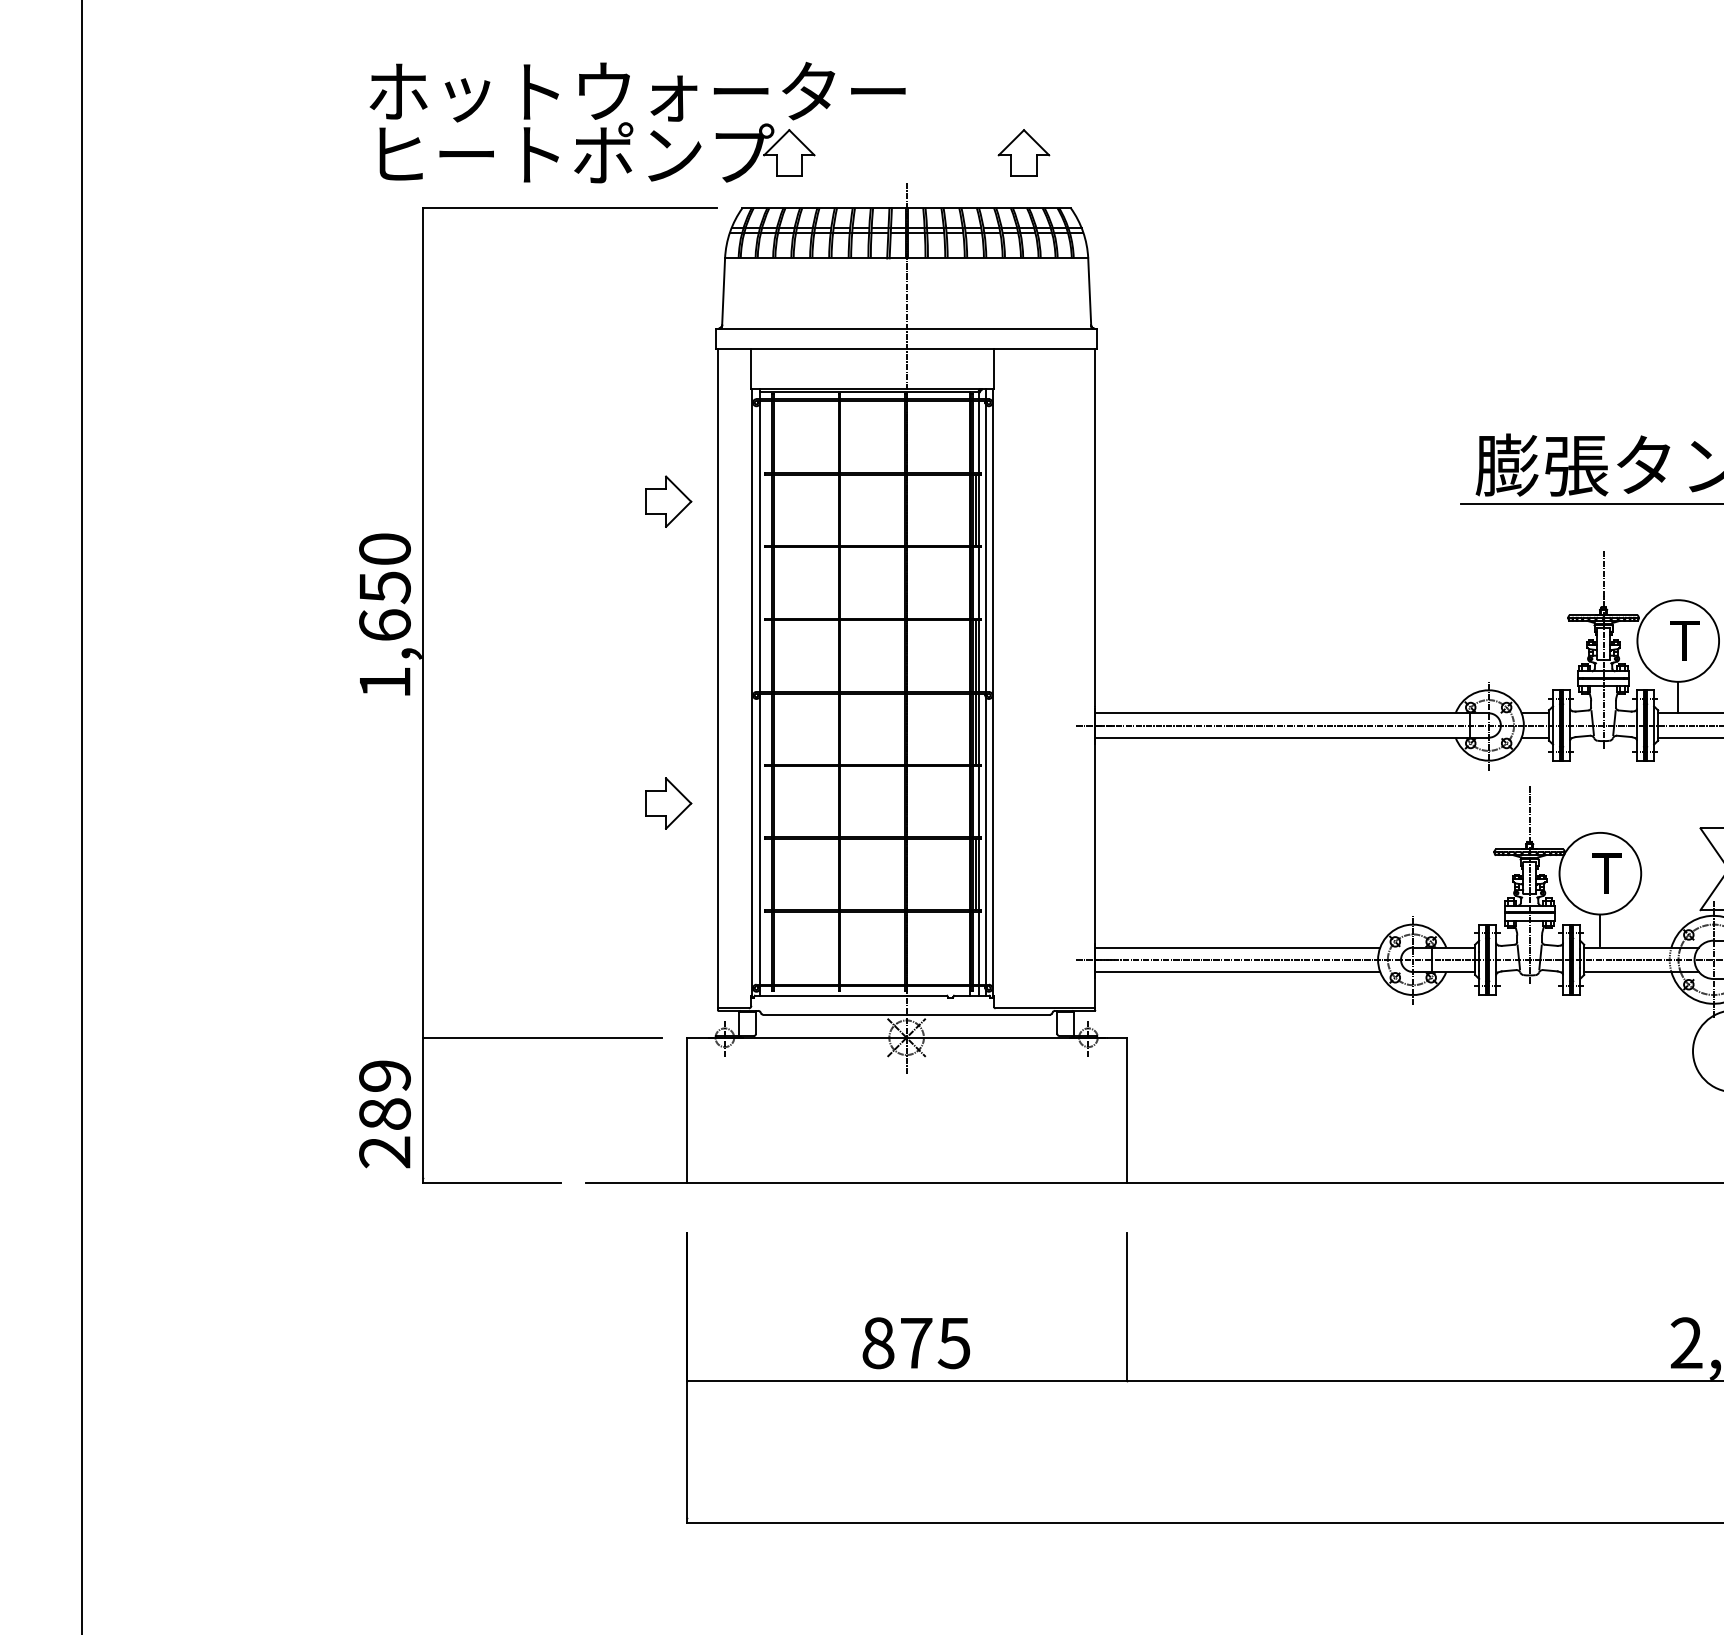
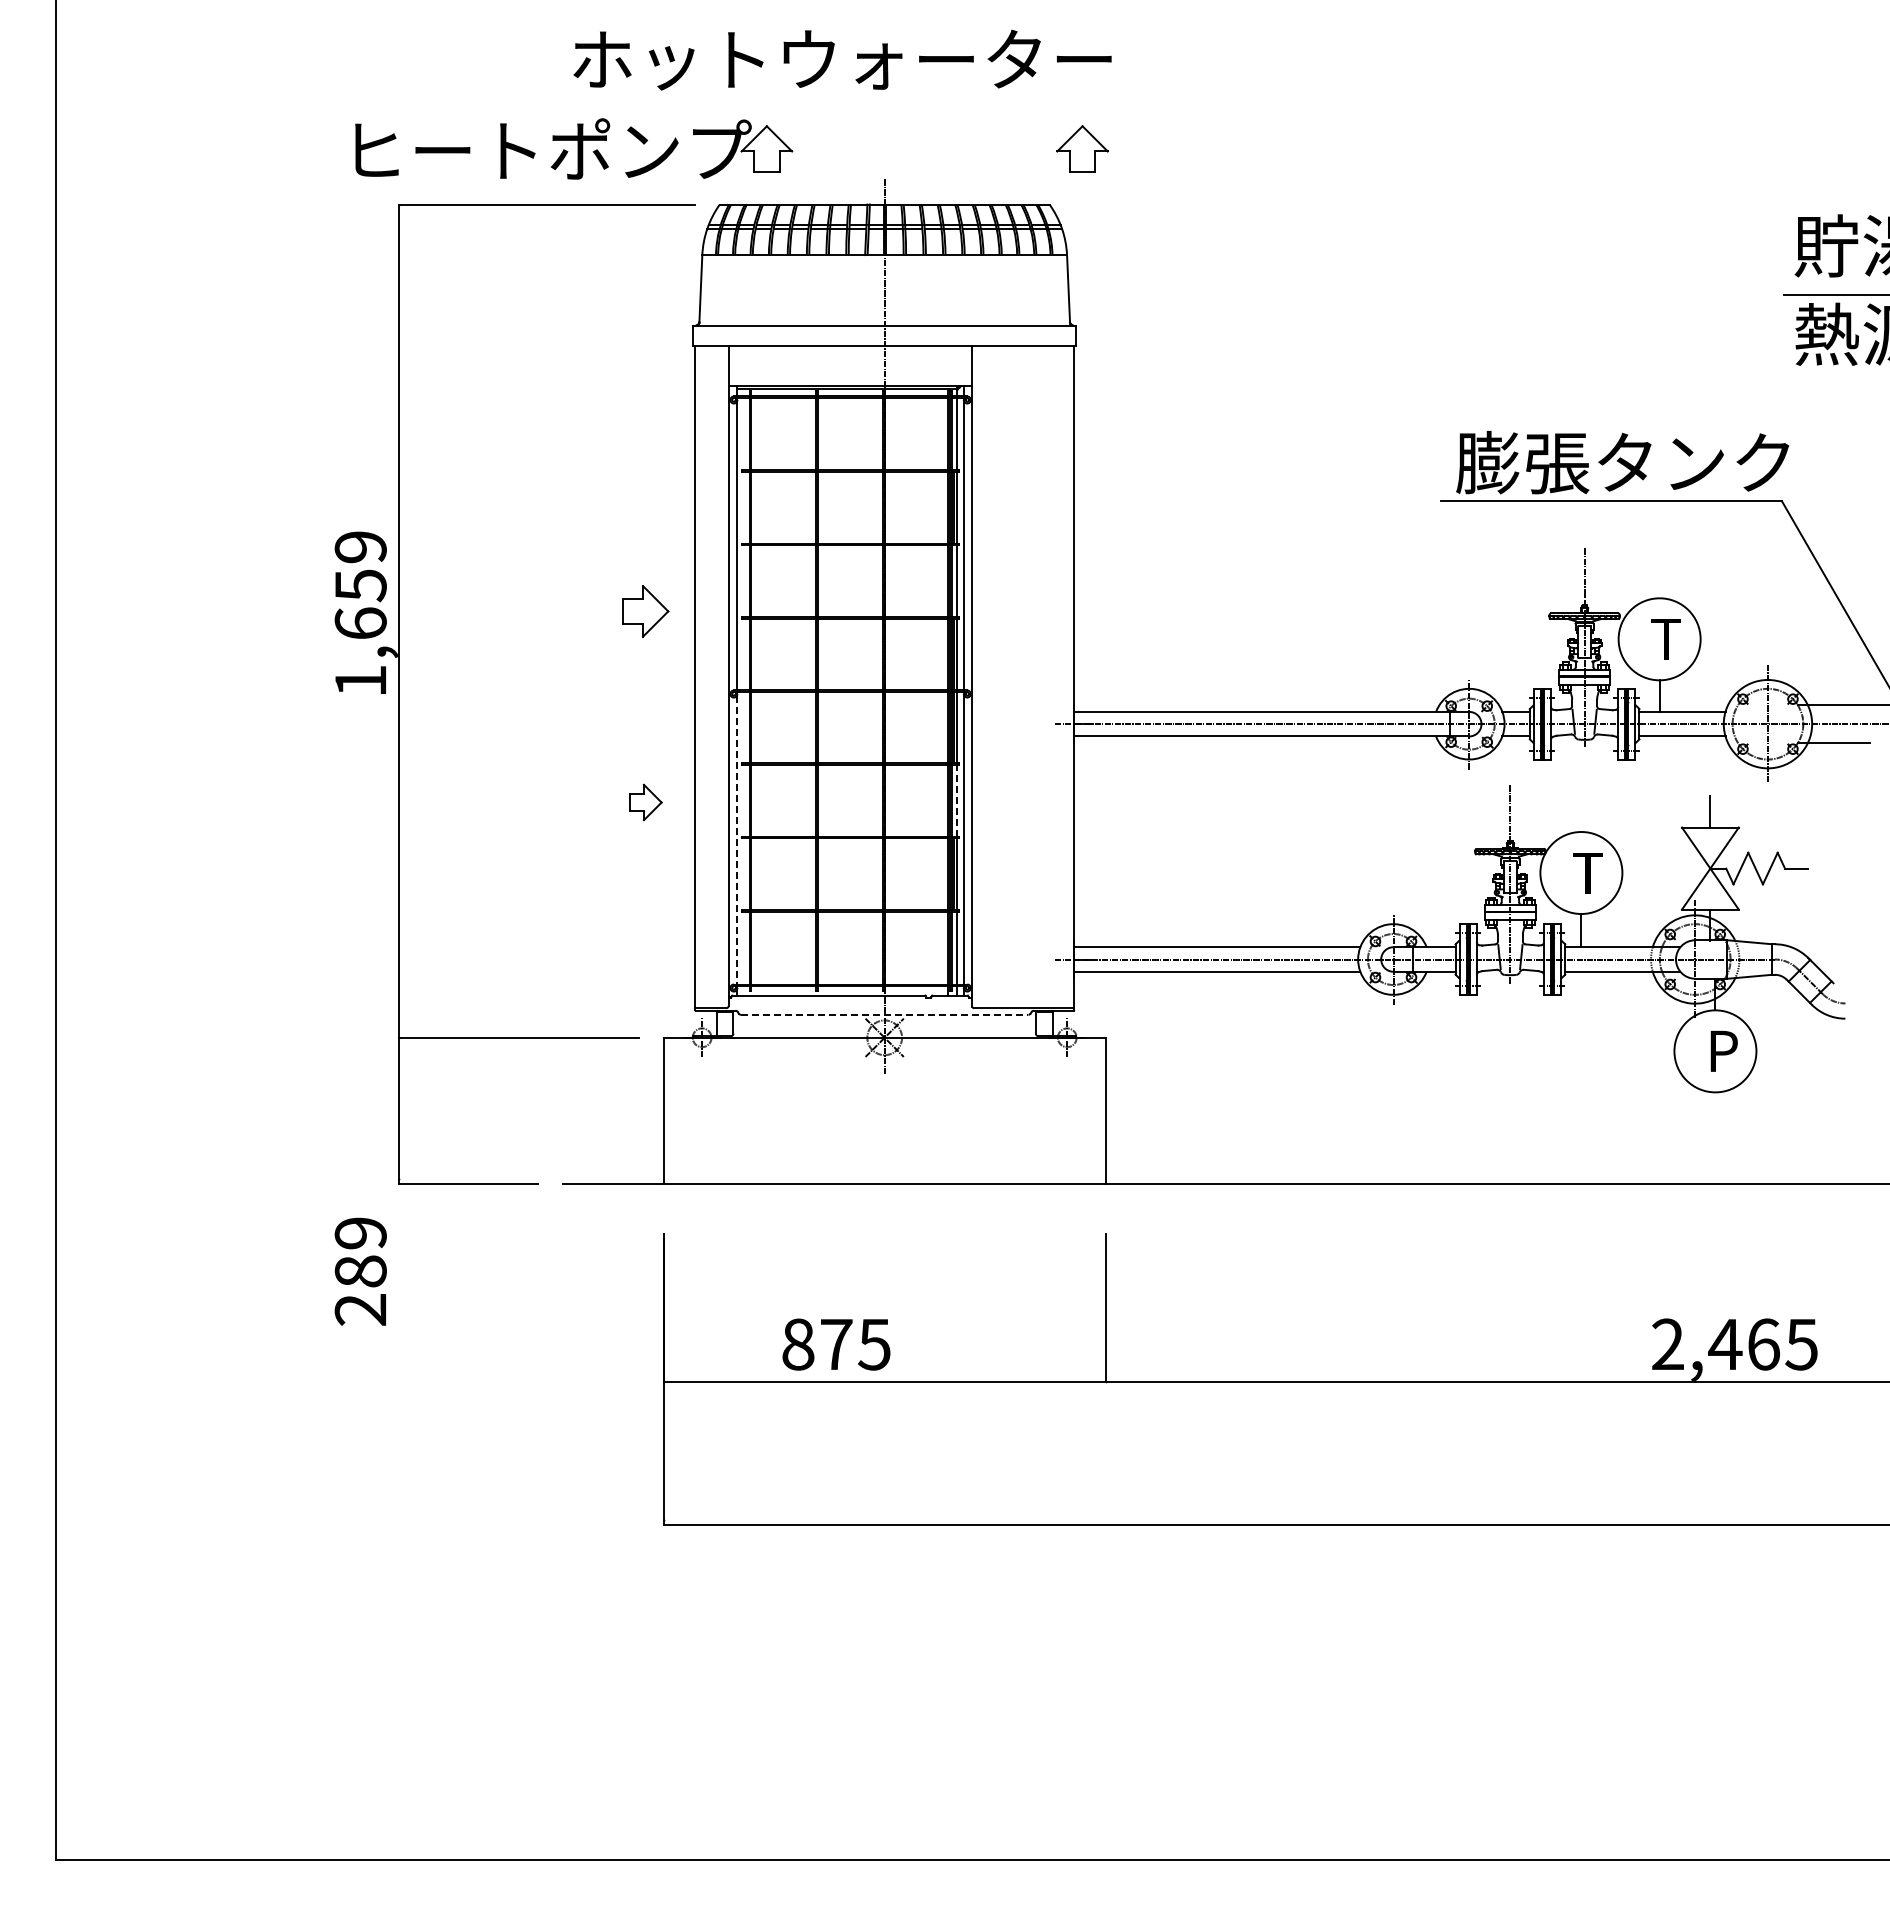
text: (637, 91) -> (842, 59), moved
part: (1023, 152) -> (1082, 148), moved
part: (668, 501) -> (645, 611), moved
text: (384, 549) -> (360, 547), 1,650 -> 1,659
line: (979, 801) -> (957, 800), solid -> dashed
part: (668, 803) -> (645, 802), size x0.7
line: (759, 841) -> (736, 840), solid -> dashed
line: (906, 1014) -> (884, 1014), solid -> dashed
text: (384, 1114) -> (360, 1271), moved
text: (916, 1343) -> (836, 1344), moved

